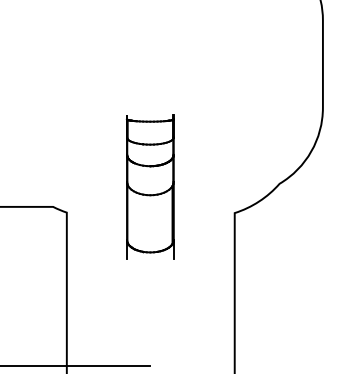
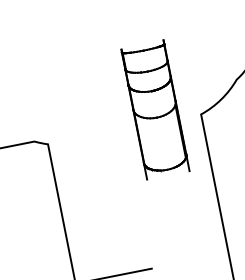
part: (149, 186) -> (154, 109), moved

